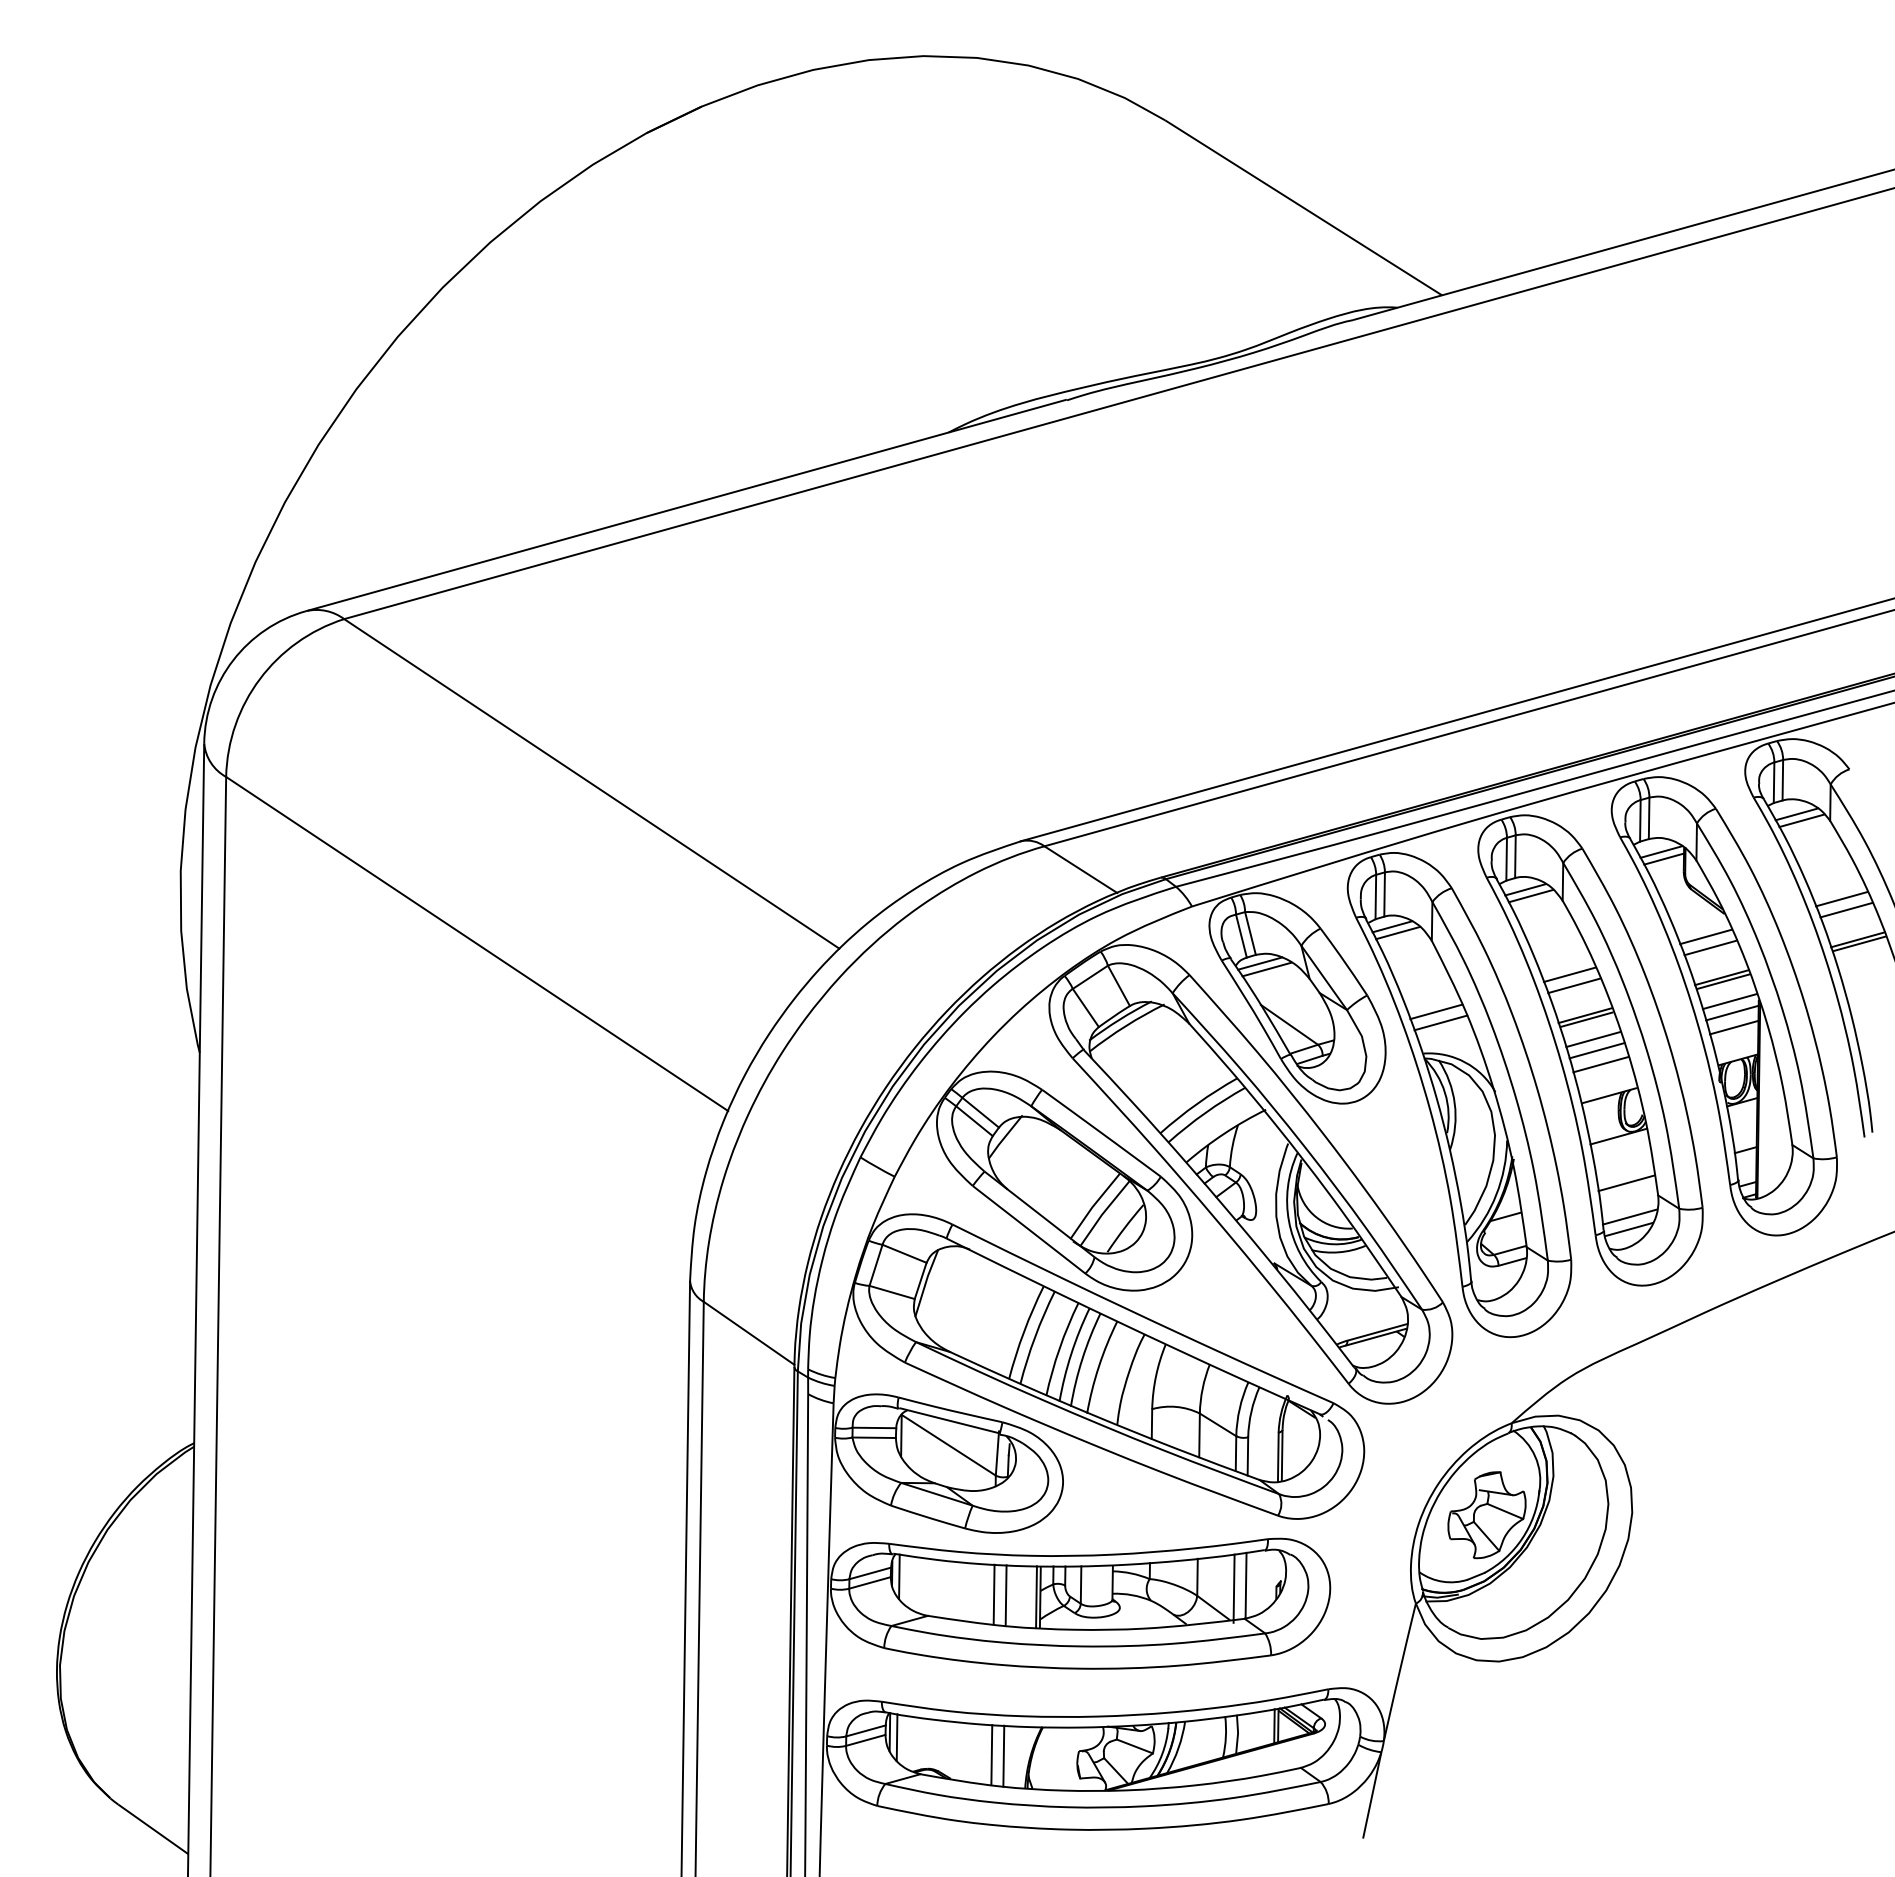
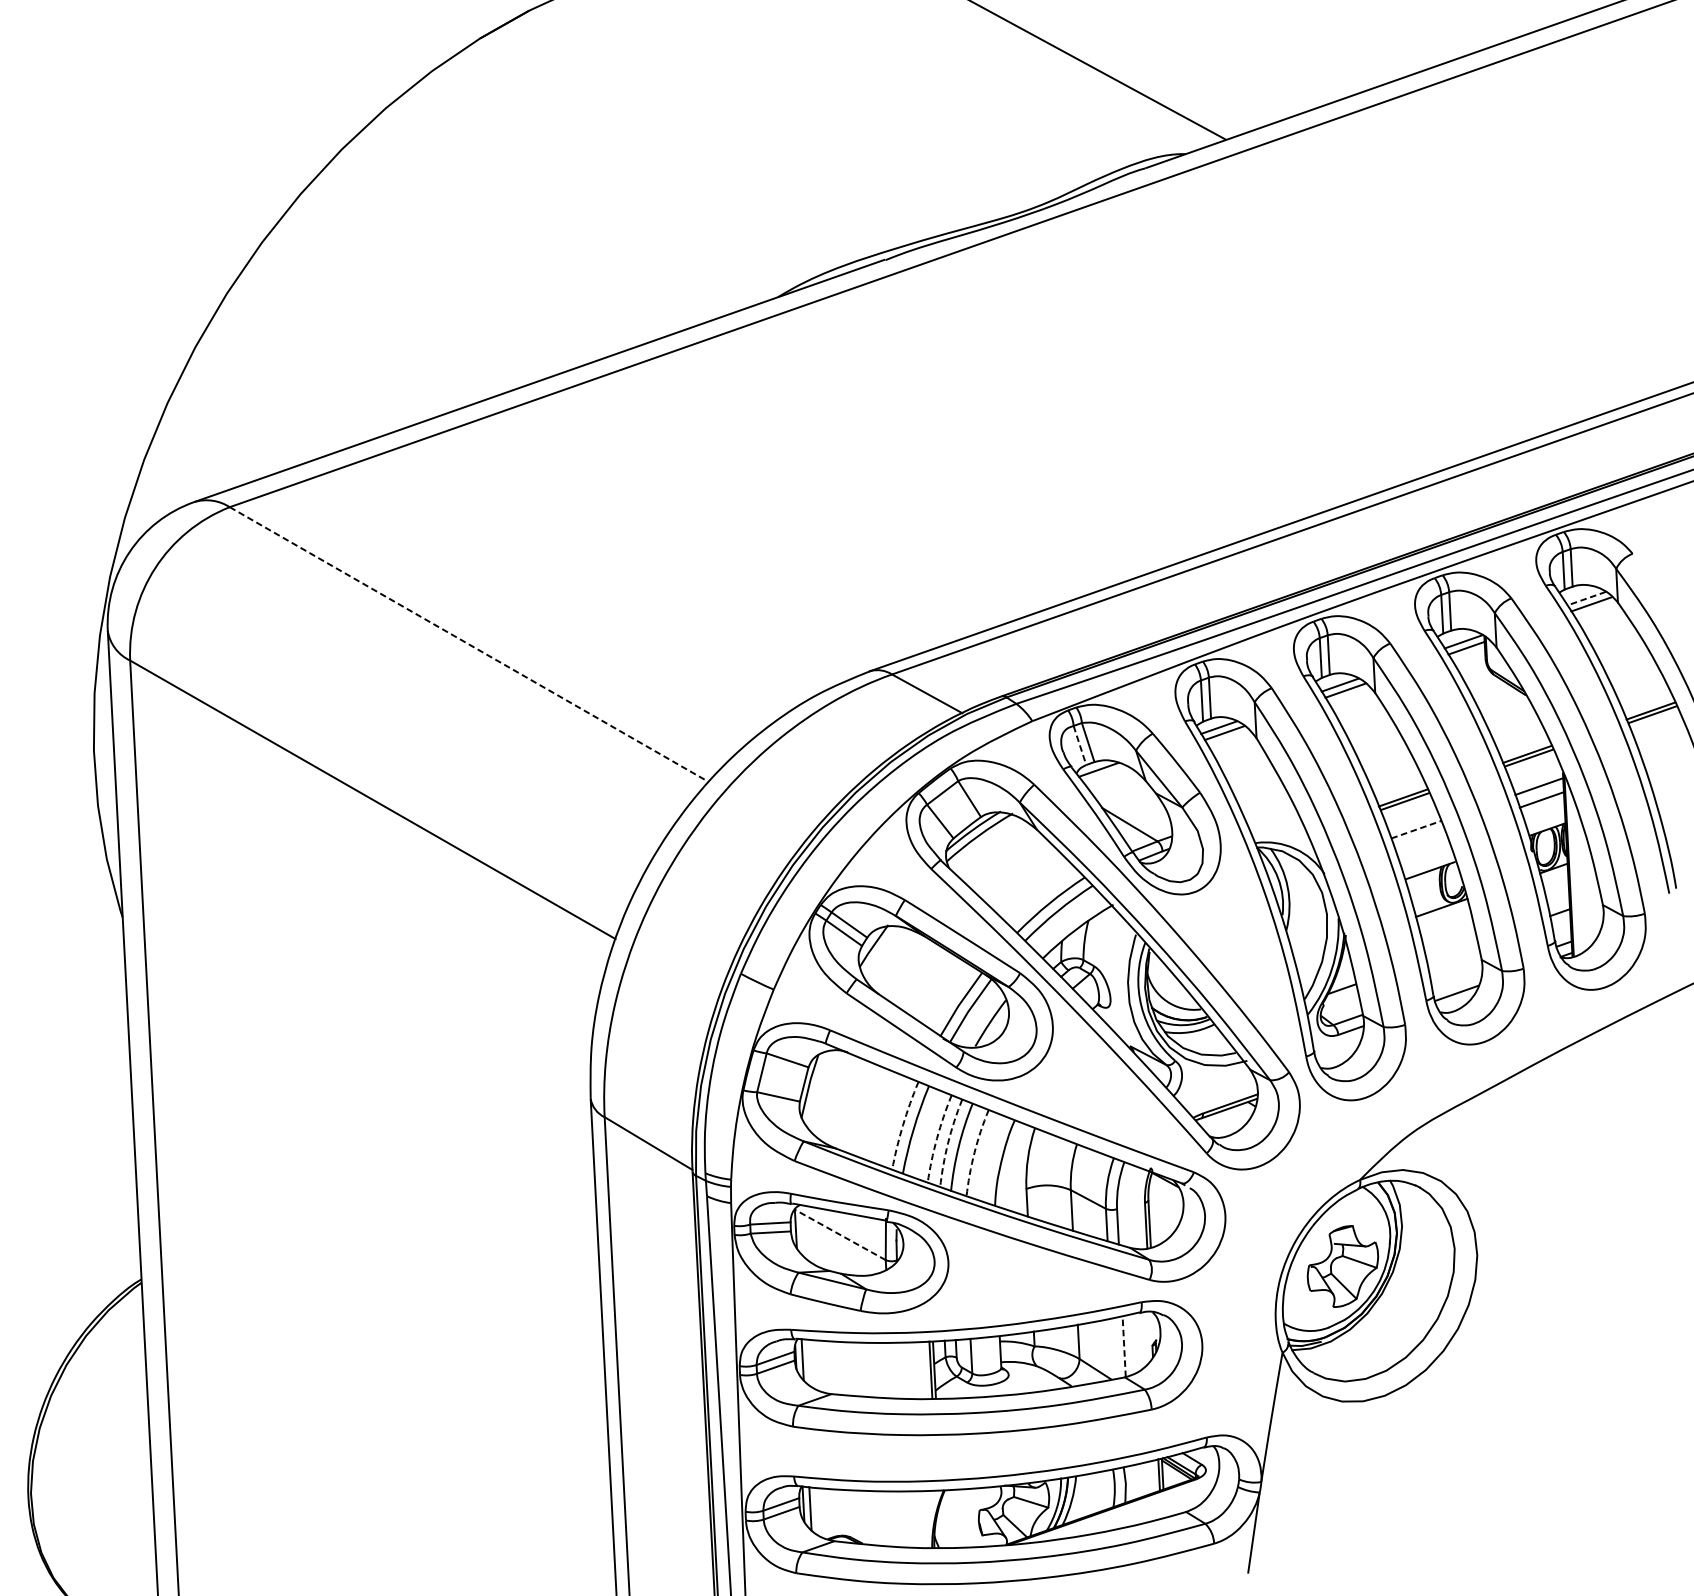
line: (592, 784) -> (469, 645), solid -> dashed
line: (1796, 814) -> (1586, 598), solid -> dashed
line: (1841, 899) -> (1633, 674), removed
line: (1846, 909) -> (1638, 683), removed
line: (1241, 936) -> (1080, 745), solid -> dashed
line: (1705, 936) -> (1509, 717), removed
line: (1710, 947) -> (1514, 727), removed
line: (1266, 969) -> (1105, 774), removed
line: (1569, 974) -> (1386, 760), removed
line: (1574, 985) -> (1391, 770), removed
line: (1729, 1001) -> (1535, 776), removed
line: (1436, 1011) -> (1265, 803), removed
line: (1440, 1022) -> (1269, 813), removed
line: (1593, 1039) -> (1412, 819), removed
line: (1597, 1050) -> (1416, 829), solid -> dashed
line: (1600, 1064) -> (1420, 842), removed
line: (1626, 1183) -> (1451, 950), removed
line: (1629, 1216) -> (1456, 981), removed
arc: (1024, 1331) -> (903, 1124), solid -> dashed
arc: (1059, 1348) -> (936, 1138), solid -> dashed
arc: (1071, 1354) -> (948, 1143), solid -> dashed
arc: (1098, 1366) -> (974, 1152), solid -> dashed
line: (948, 1445) -> (840, 1235), solid -> dashed
line: (1246, 1585) -> (1124, 1346), solid -> dashed
line: (1233, 1588) -> (1112, 1350), removed
line: (993, 1594) -> (890, 1370), removed
line: (1005, 1595) -> (902, 1370), removed
line: (991, 1755) -> (898, 1519), removed
line: (1003, 1755) -> (910, 1518), removed

